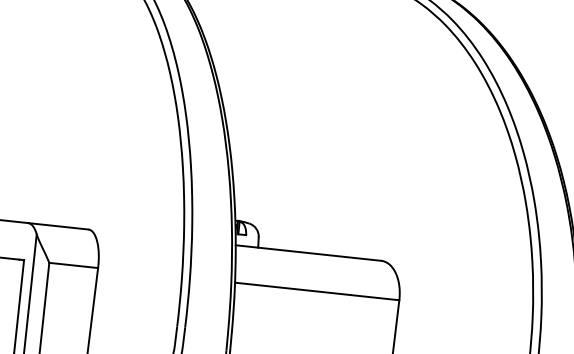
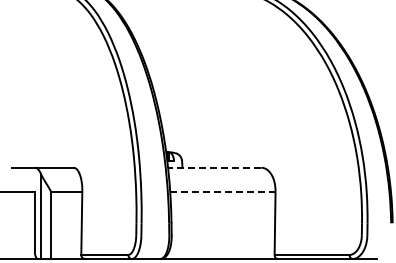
line: (308, 252) -> (214, 167), solid -> dashed
line: (316, 291) -> (222, 191), solid -> dashed

